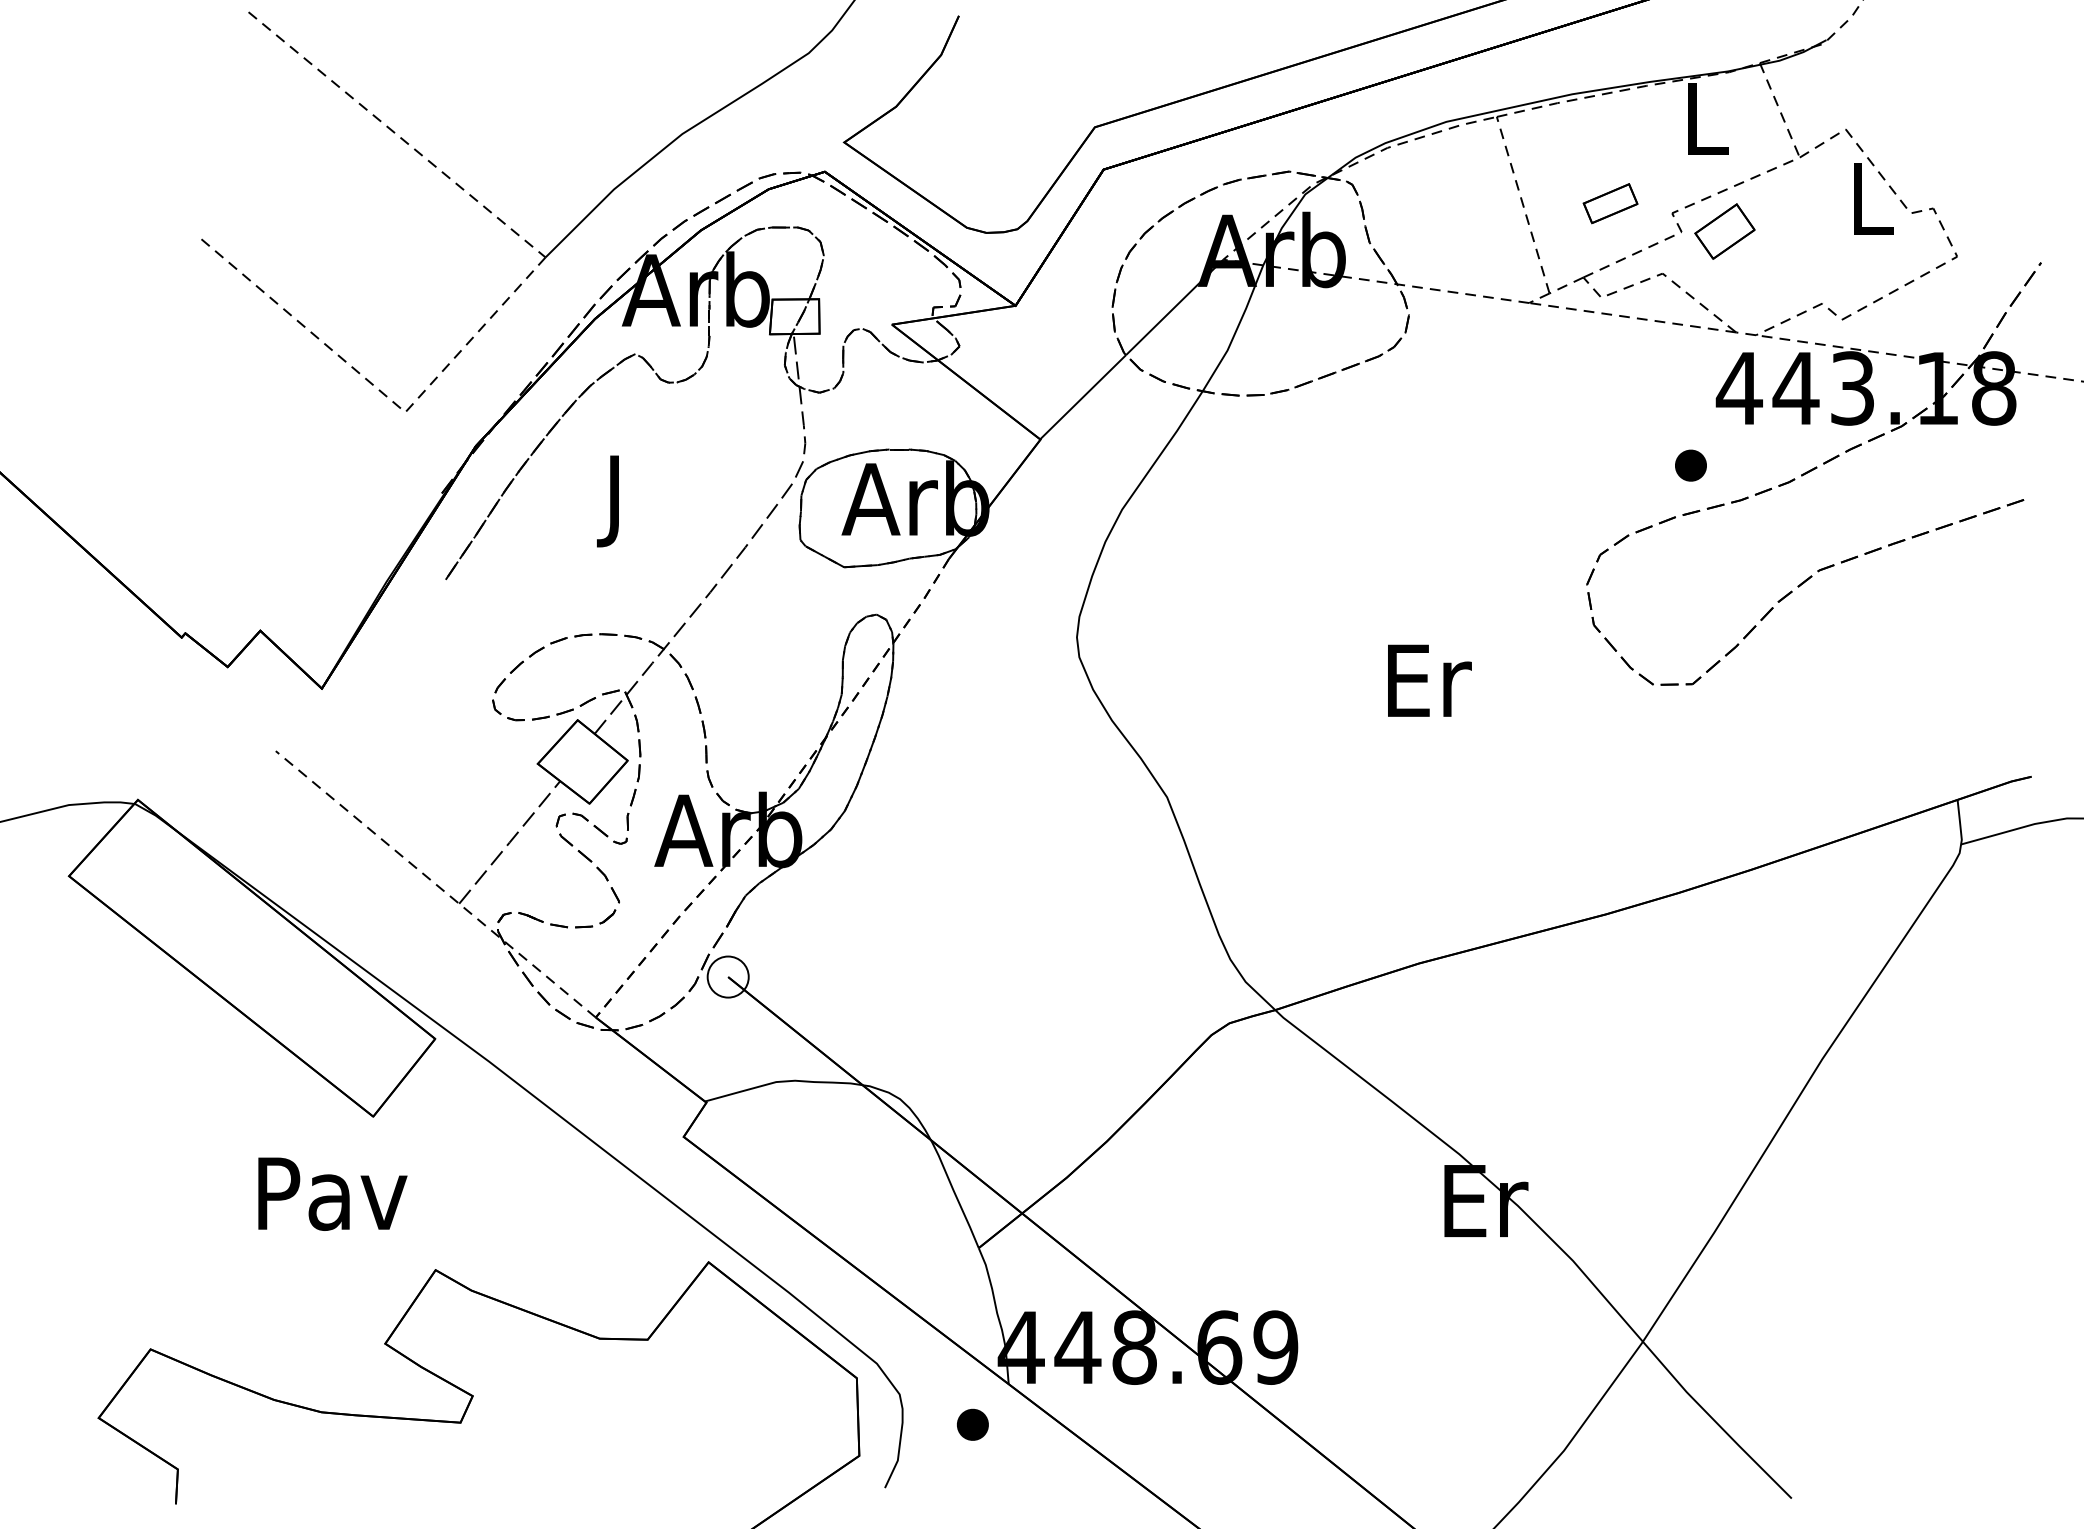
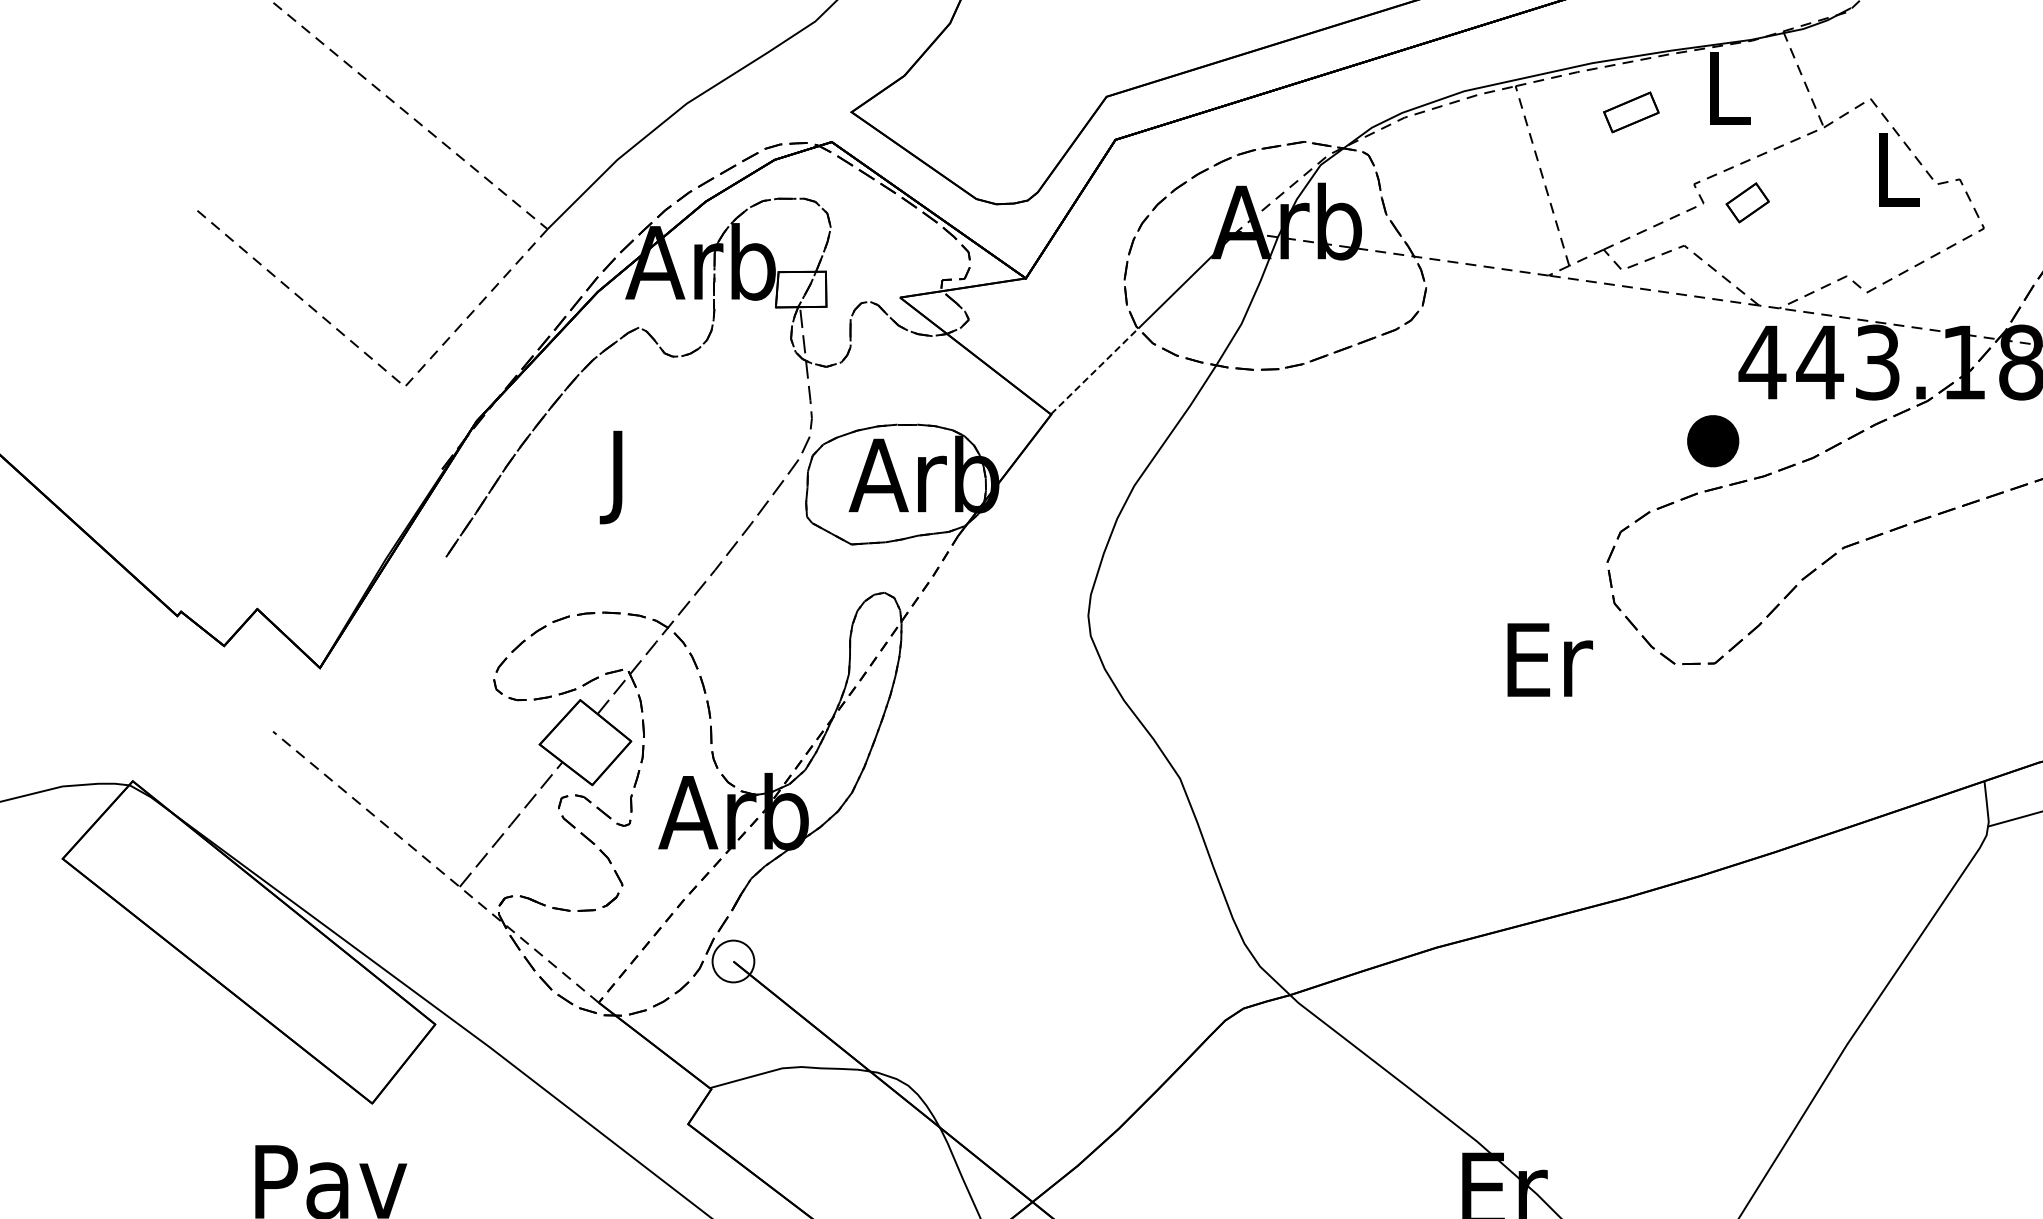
part: (1610, 203) -> (1631, 112), moved
part: (1724, 231) -> (1747, 202), size x0.7
line: (1083, 396) -> (1095, 370), solid -> dashed
part: (1690, 465) -> (1712, 440), size x1.6
text: (1429, 680) -> (1549, 659), moved

